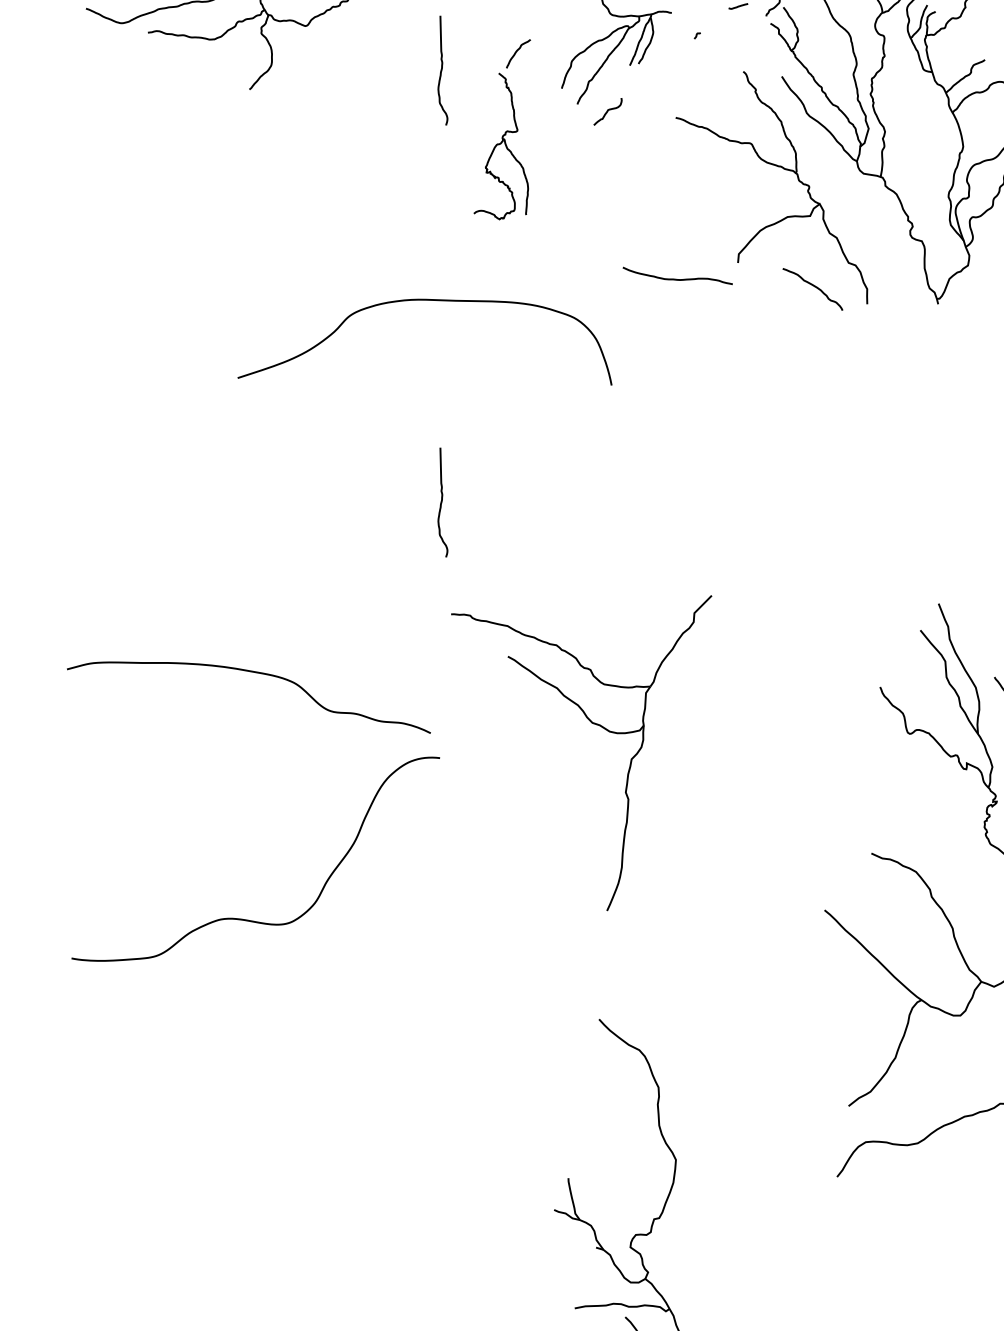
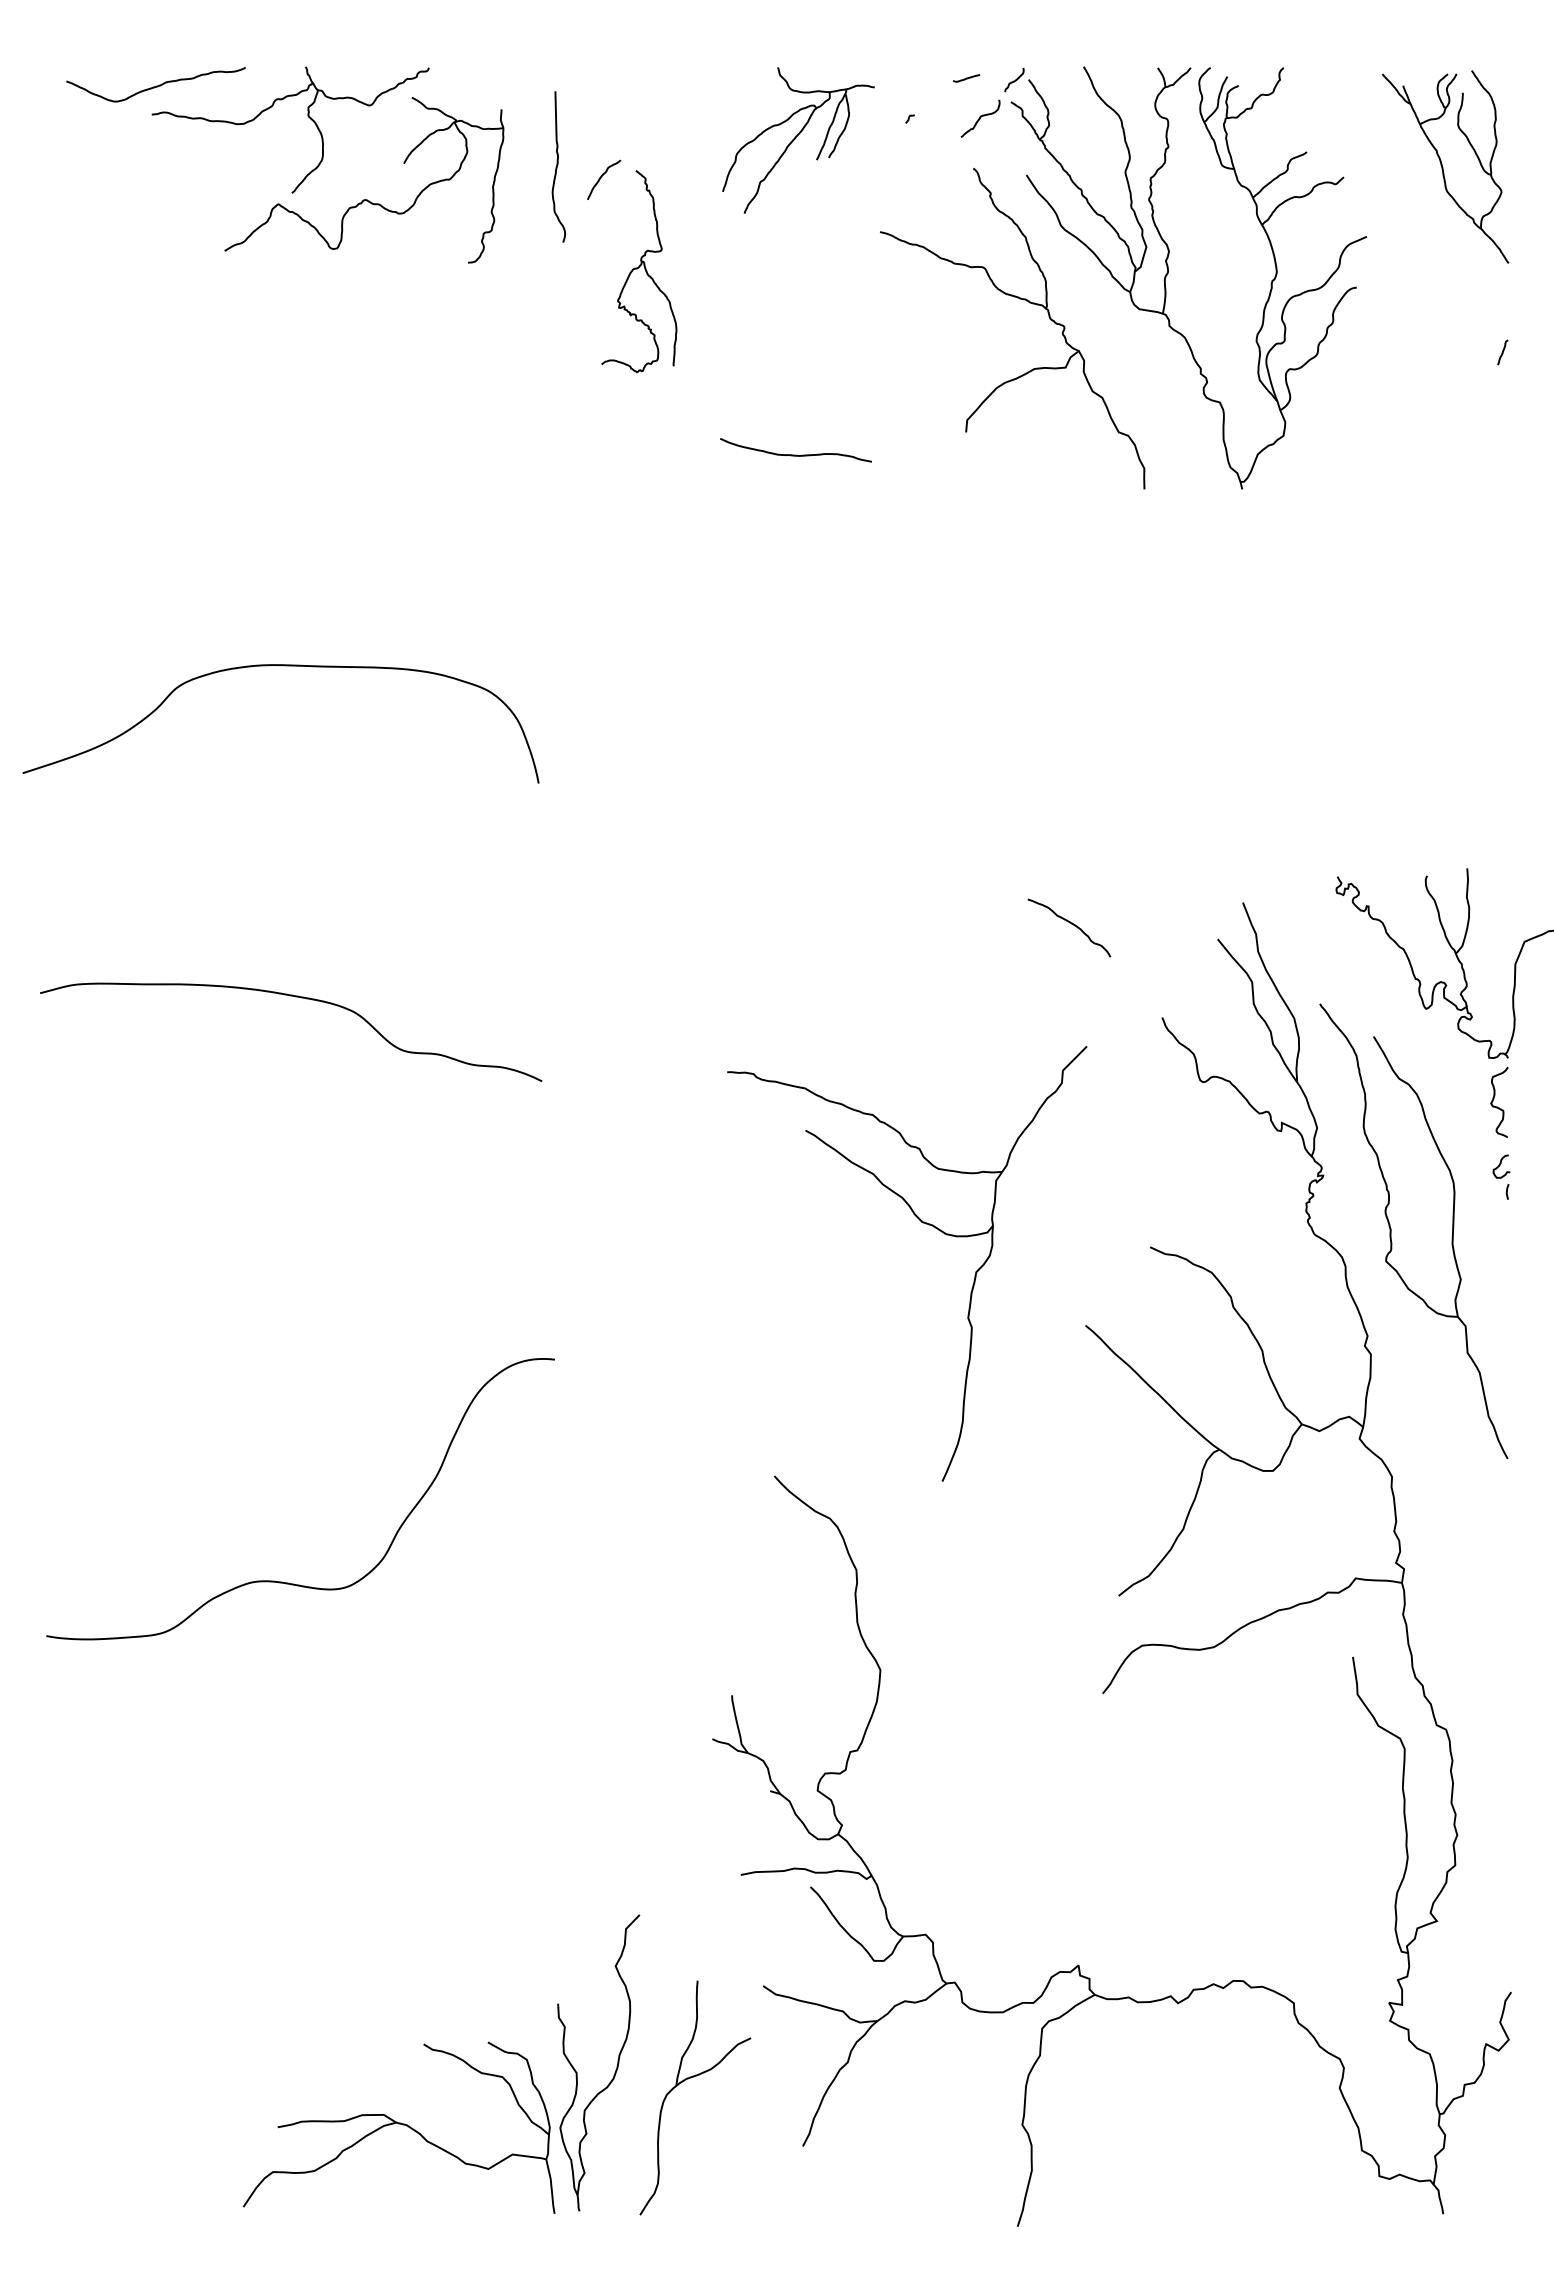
curve: (516, 52) -> (601, 178), moved
part: (302, 94) -> (364, 199), added
curve: (607, 111) -> (980, 118), moved
curve: (677, 278) -> (795, 454), moved
curve: (814, 286) -> (1071, 924), moved
curve: (425, 300) -> (282, 666), moved
curve: (442, 501) -> (558, 761), removed
part: (592, 723) -> (922, 1223), moved
curve: (246, 919) -> (288, 1582), moved

